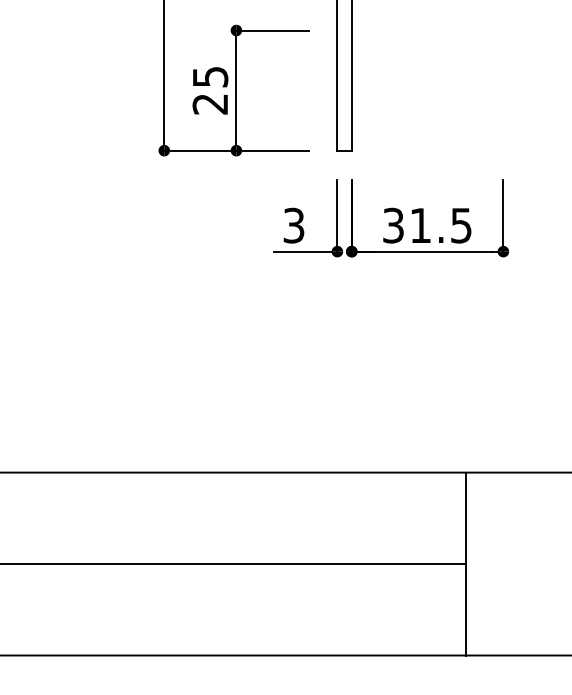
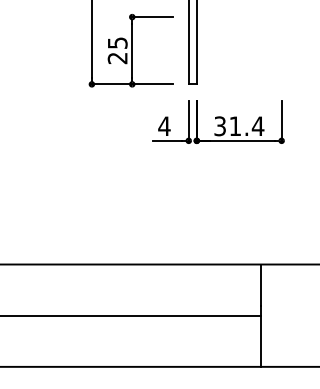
text: (294, 225) -> (164, 126), 3 -> 4
text: (460, 225) -> (257, 126), 31.5 -> 31.4

